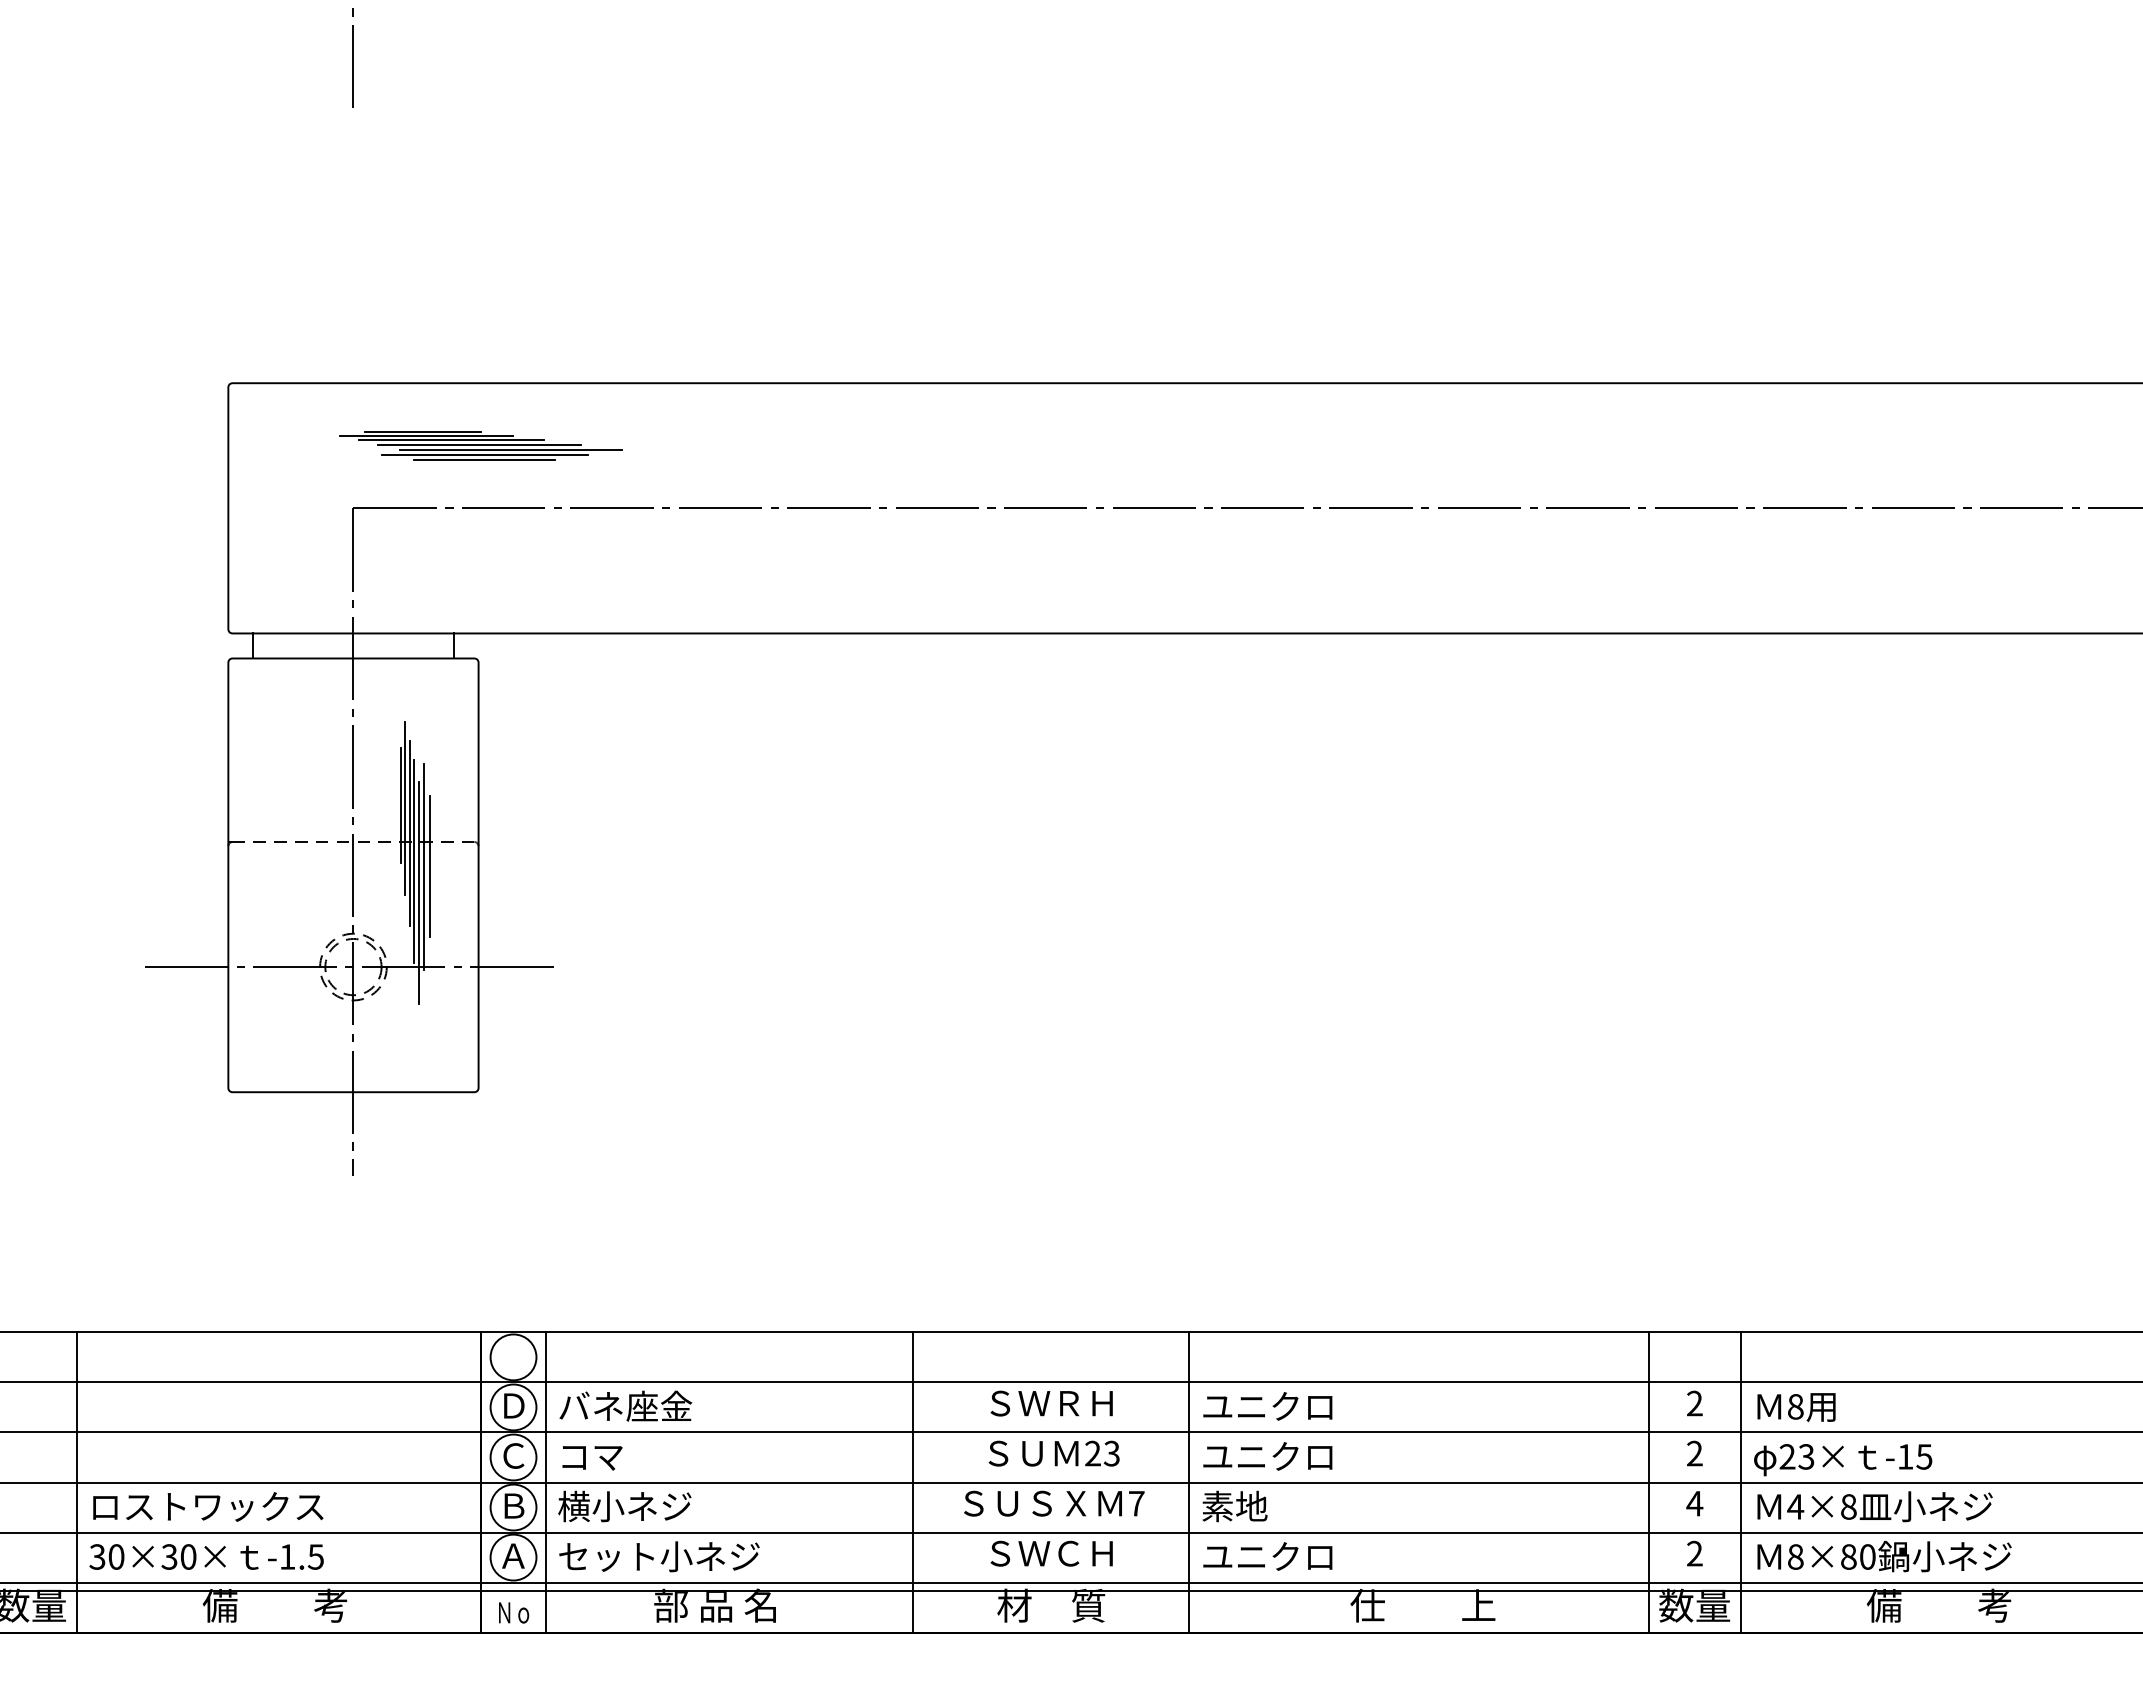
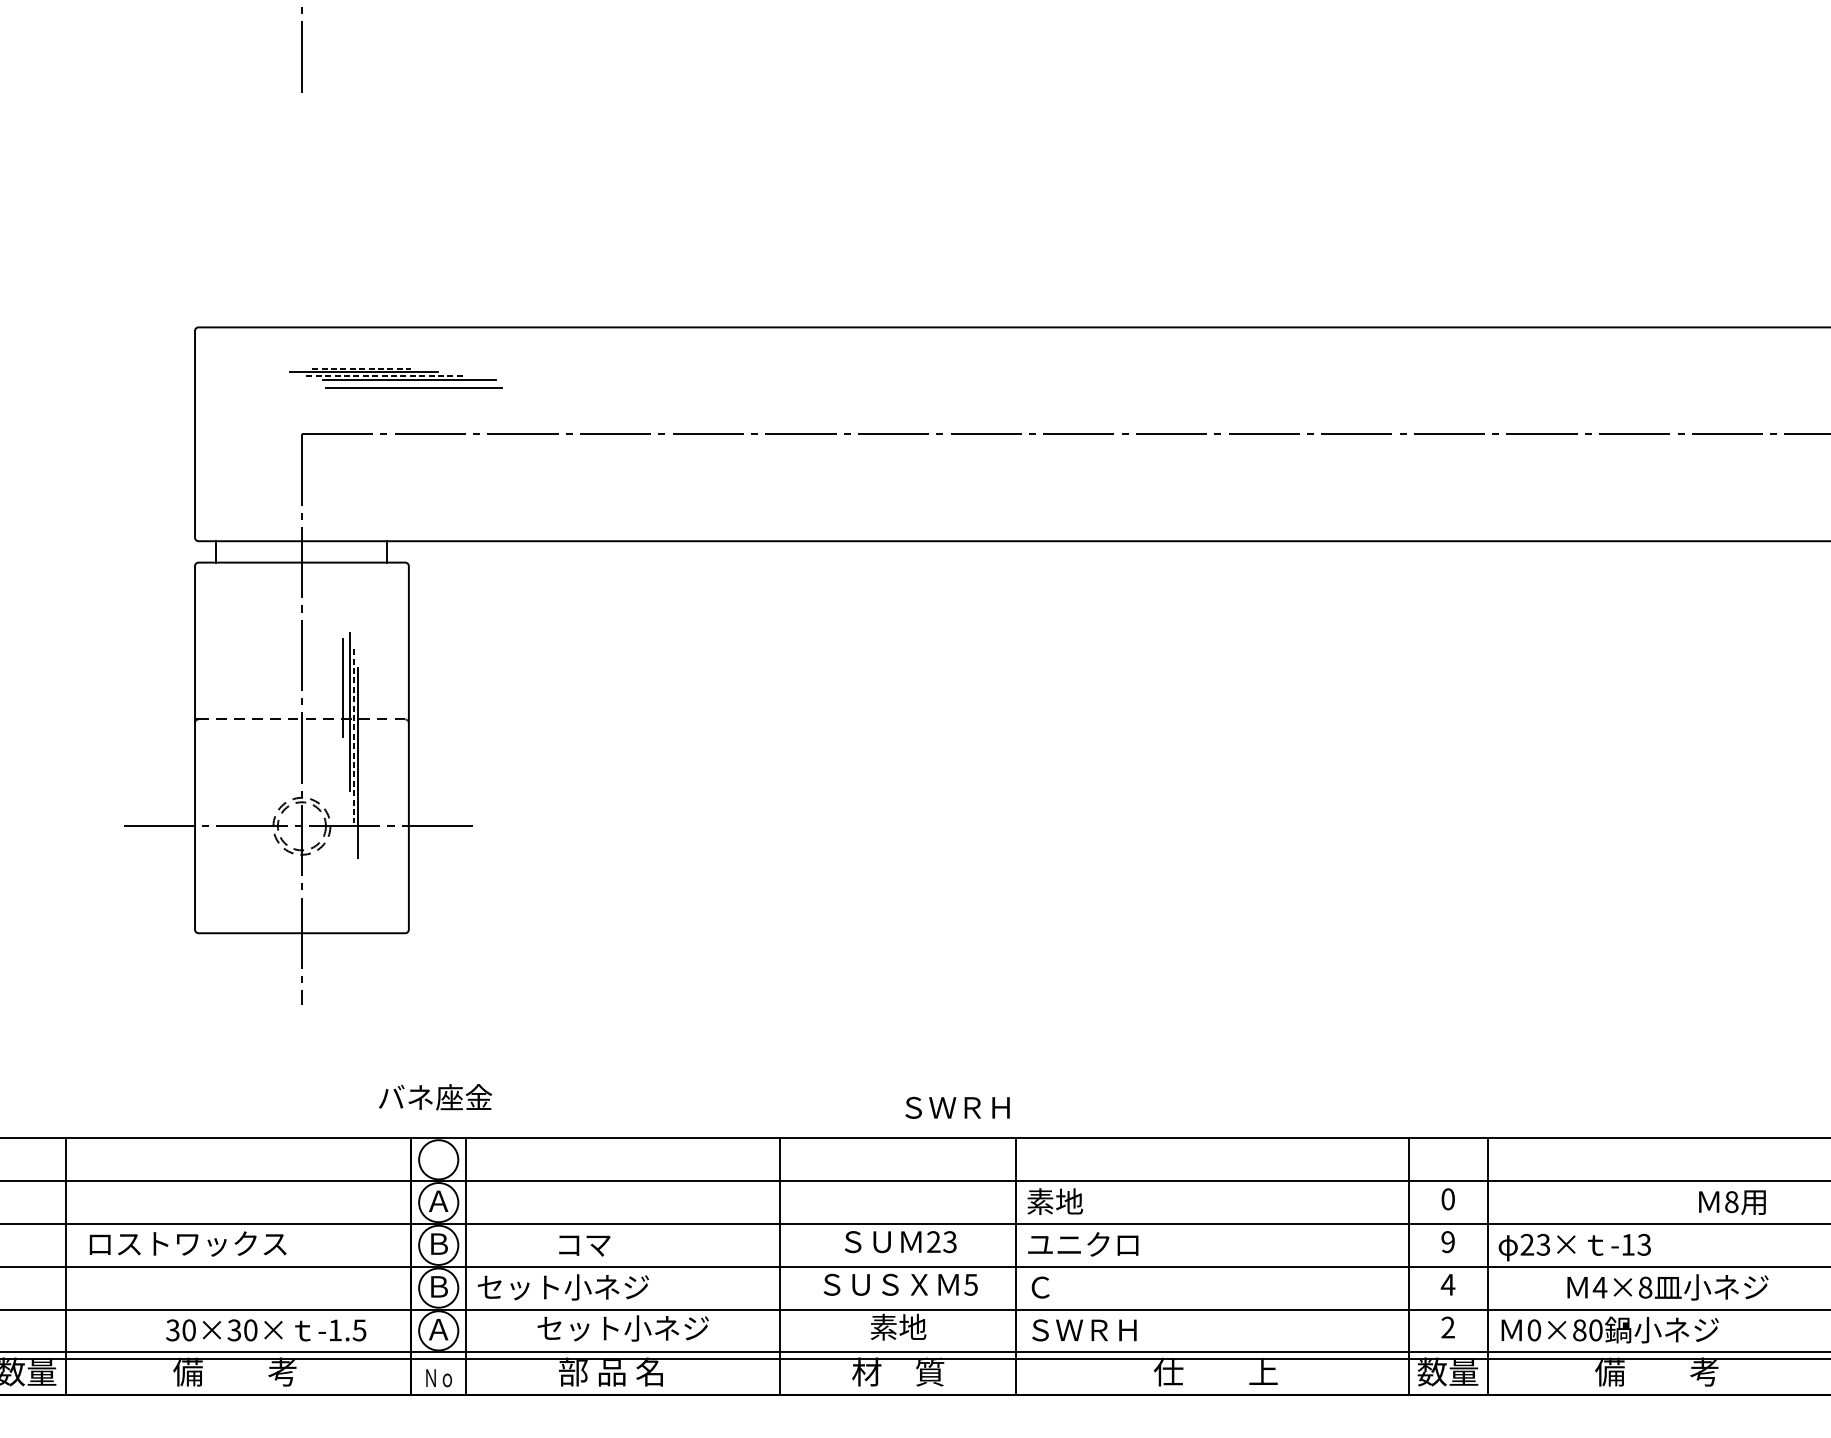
line: (423, 431) -> (361, 368), solid -> dashed
line: (451, 440) -> (385, 376), solid -> dashed
line: (510, 449) -> (436, 384), removed
line: (483, 460) -> (413, 393), removed
line: (404, 808) -> (345, 690), removed
line: (414, 861) -> (354, 736), solid -> dashed
line: (423, 866) -> (361, 740), removed
line: (429, 866) -> (366, 740), removed
text: (1051, 1403) -> (957, 1107), moved
text: (1694, 1403) -> (1447, 1199), 2 -> 0
text: (513, 1405) -> (438, 1200), Ｄ -> Ａ
text: (625, 1405) -> (435, 1096), moved
text: (1267, 1406) -> (1082, 1201), ユニクロ -> 素地
text: (1796, 1407) -> (1732, 1202), moved
text: (1694, 1453) -> (1447, 1241), 2 -> 9
text: (513, 1455) -> (438, 1243), Ｃ -> Ｂ
text: (1924, 1456) -> (1644, 1244), -15 -> -13
text: (592, 1458) -> (584, 1246), moved
text: (1136, 1503) -> (971, 1284), 7 -> 5
text: (208, 1506) -> (188, 1243), moved
text: (658, 1506) -> (562, 1287), 横小ネジ -> セット小ネジ
text: (1234, 1506) -> (1054, 1287), 素地 -> Ｃ
text: (1874, 1506) -> (1667, 1287), moved
text: (1051, 1552) -> (898, 1326), ＳＷＣＨ -> 素地
text: (206, 1556) -> (266, 1329), moved
text: (659, 1556) -> (623, 1328), moved
text: (1267, 1556) -> (1082, 1329), ユニクロ -> ＳＷＲＨ
text: (1795, 1556) -> (1534, 1329), 8×80 -> 0×80

